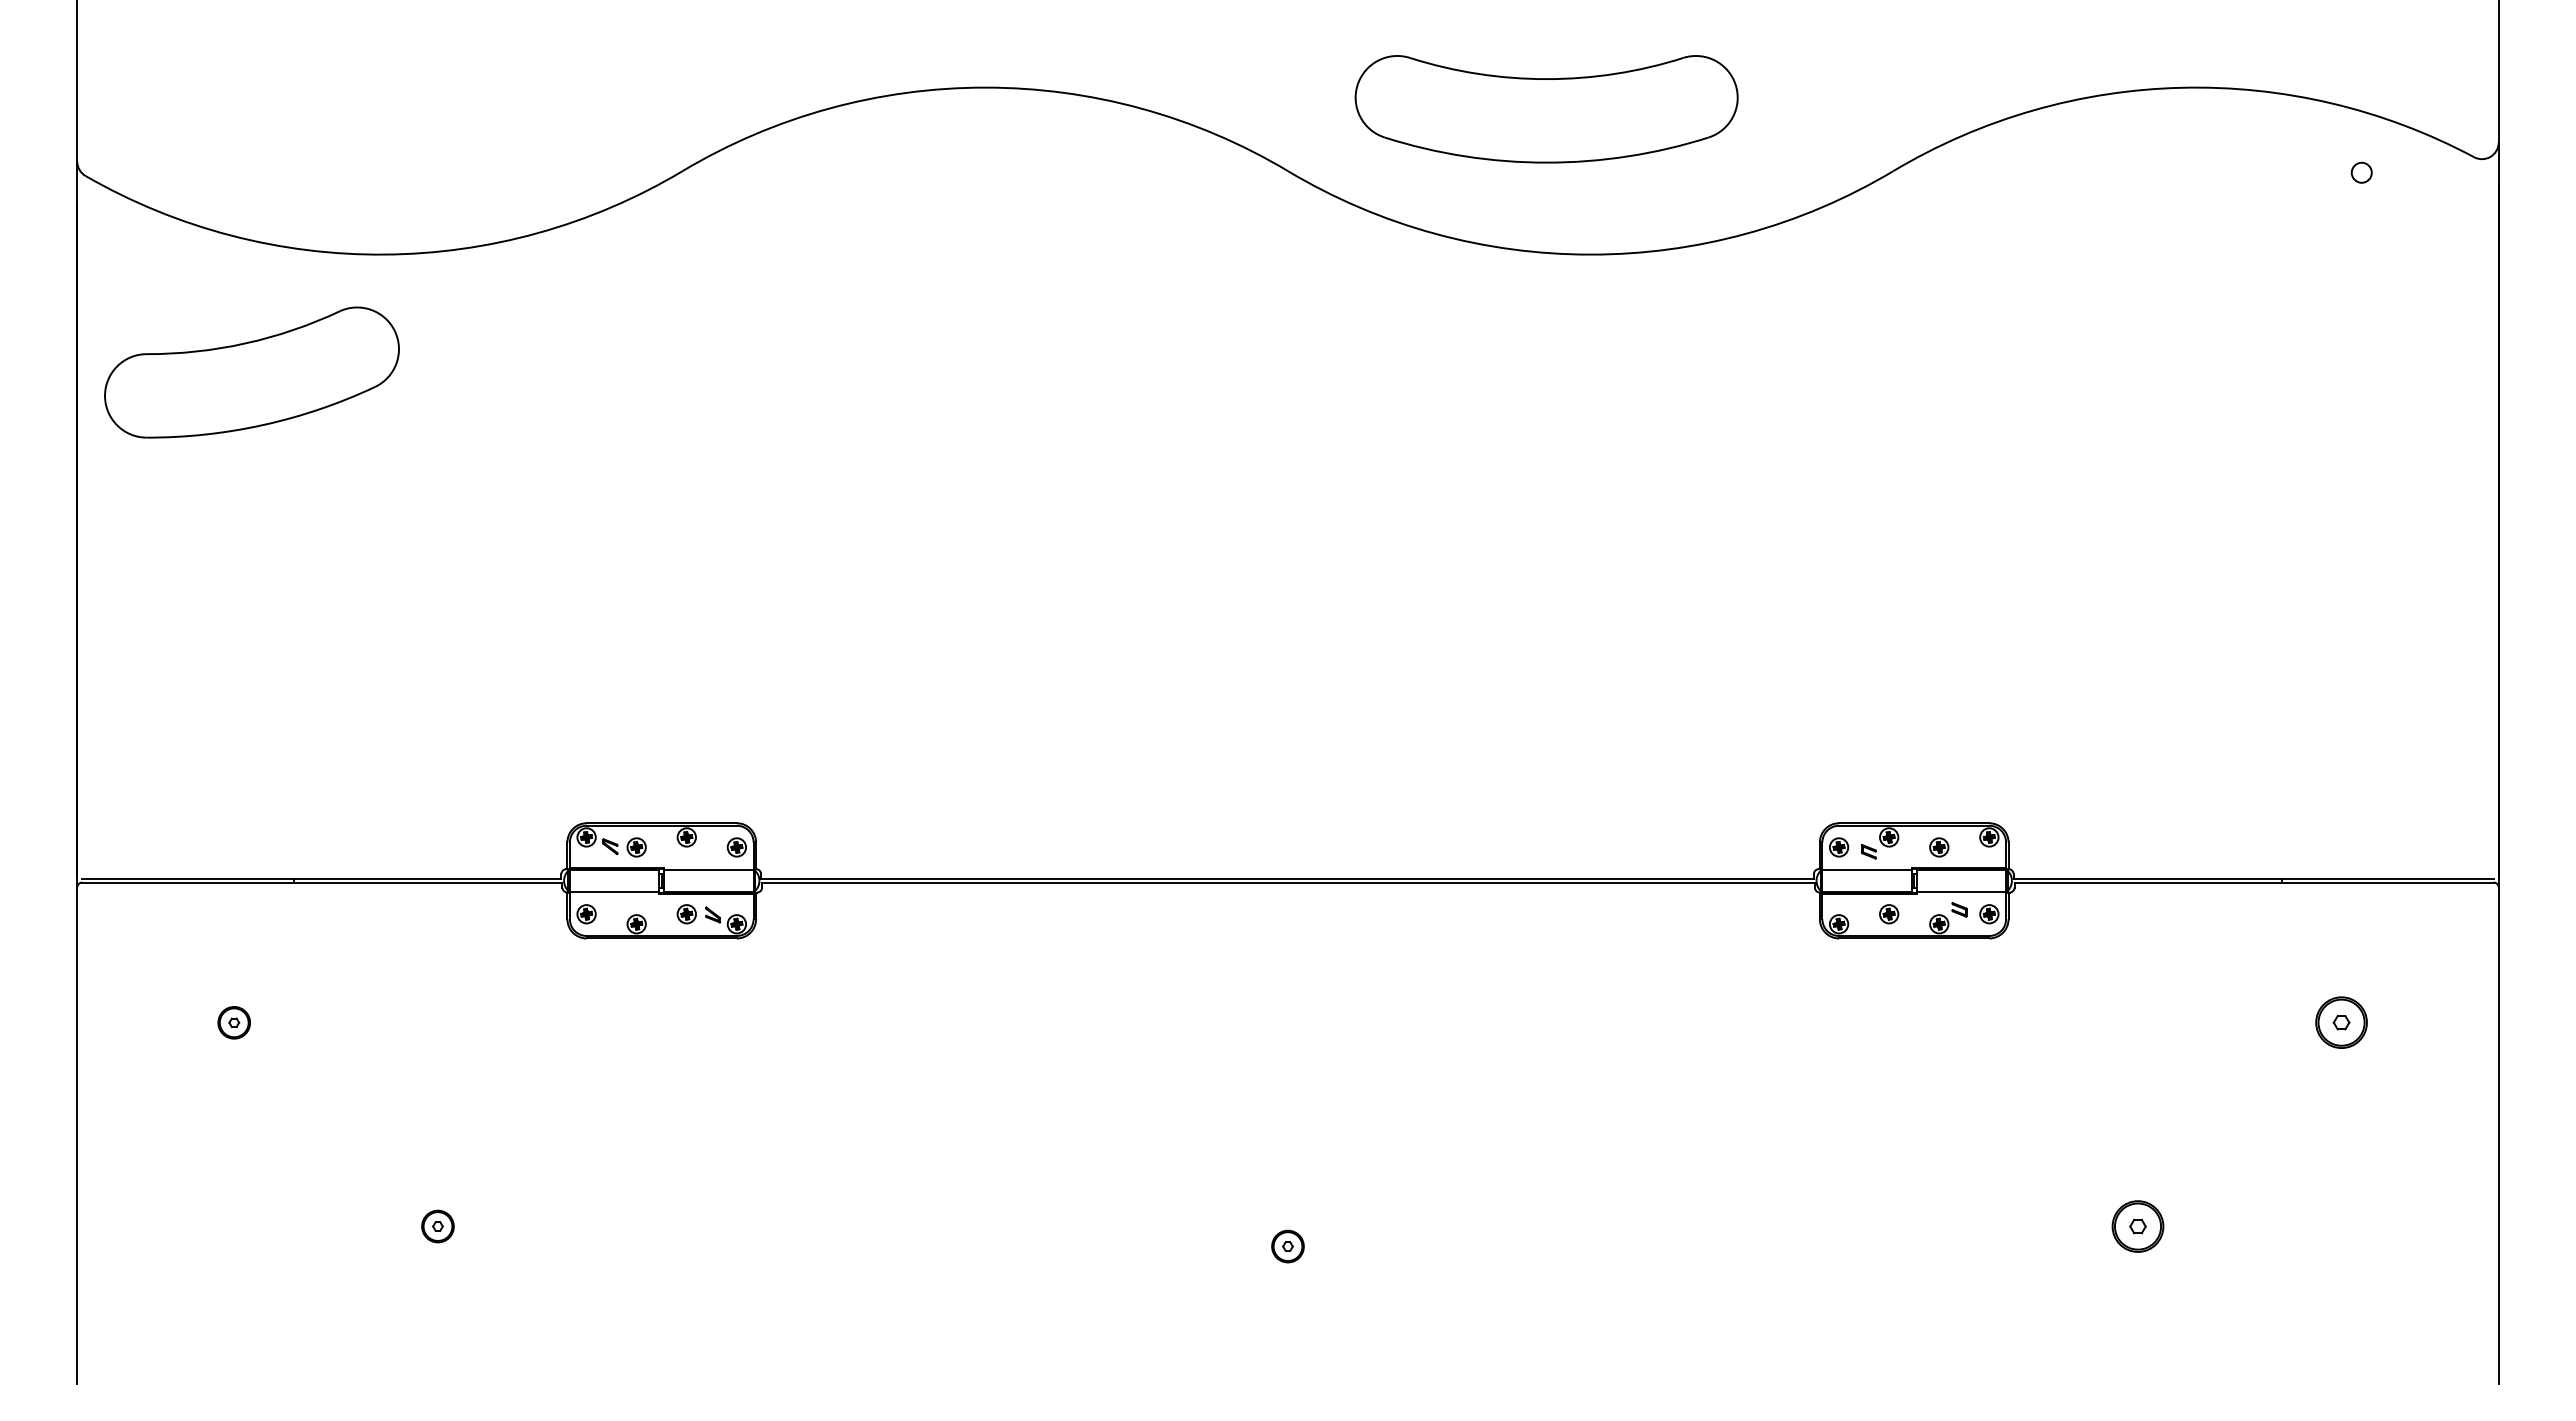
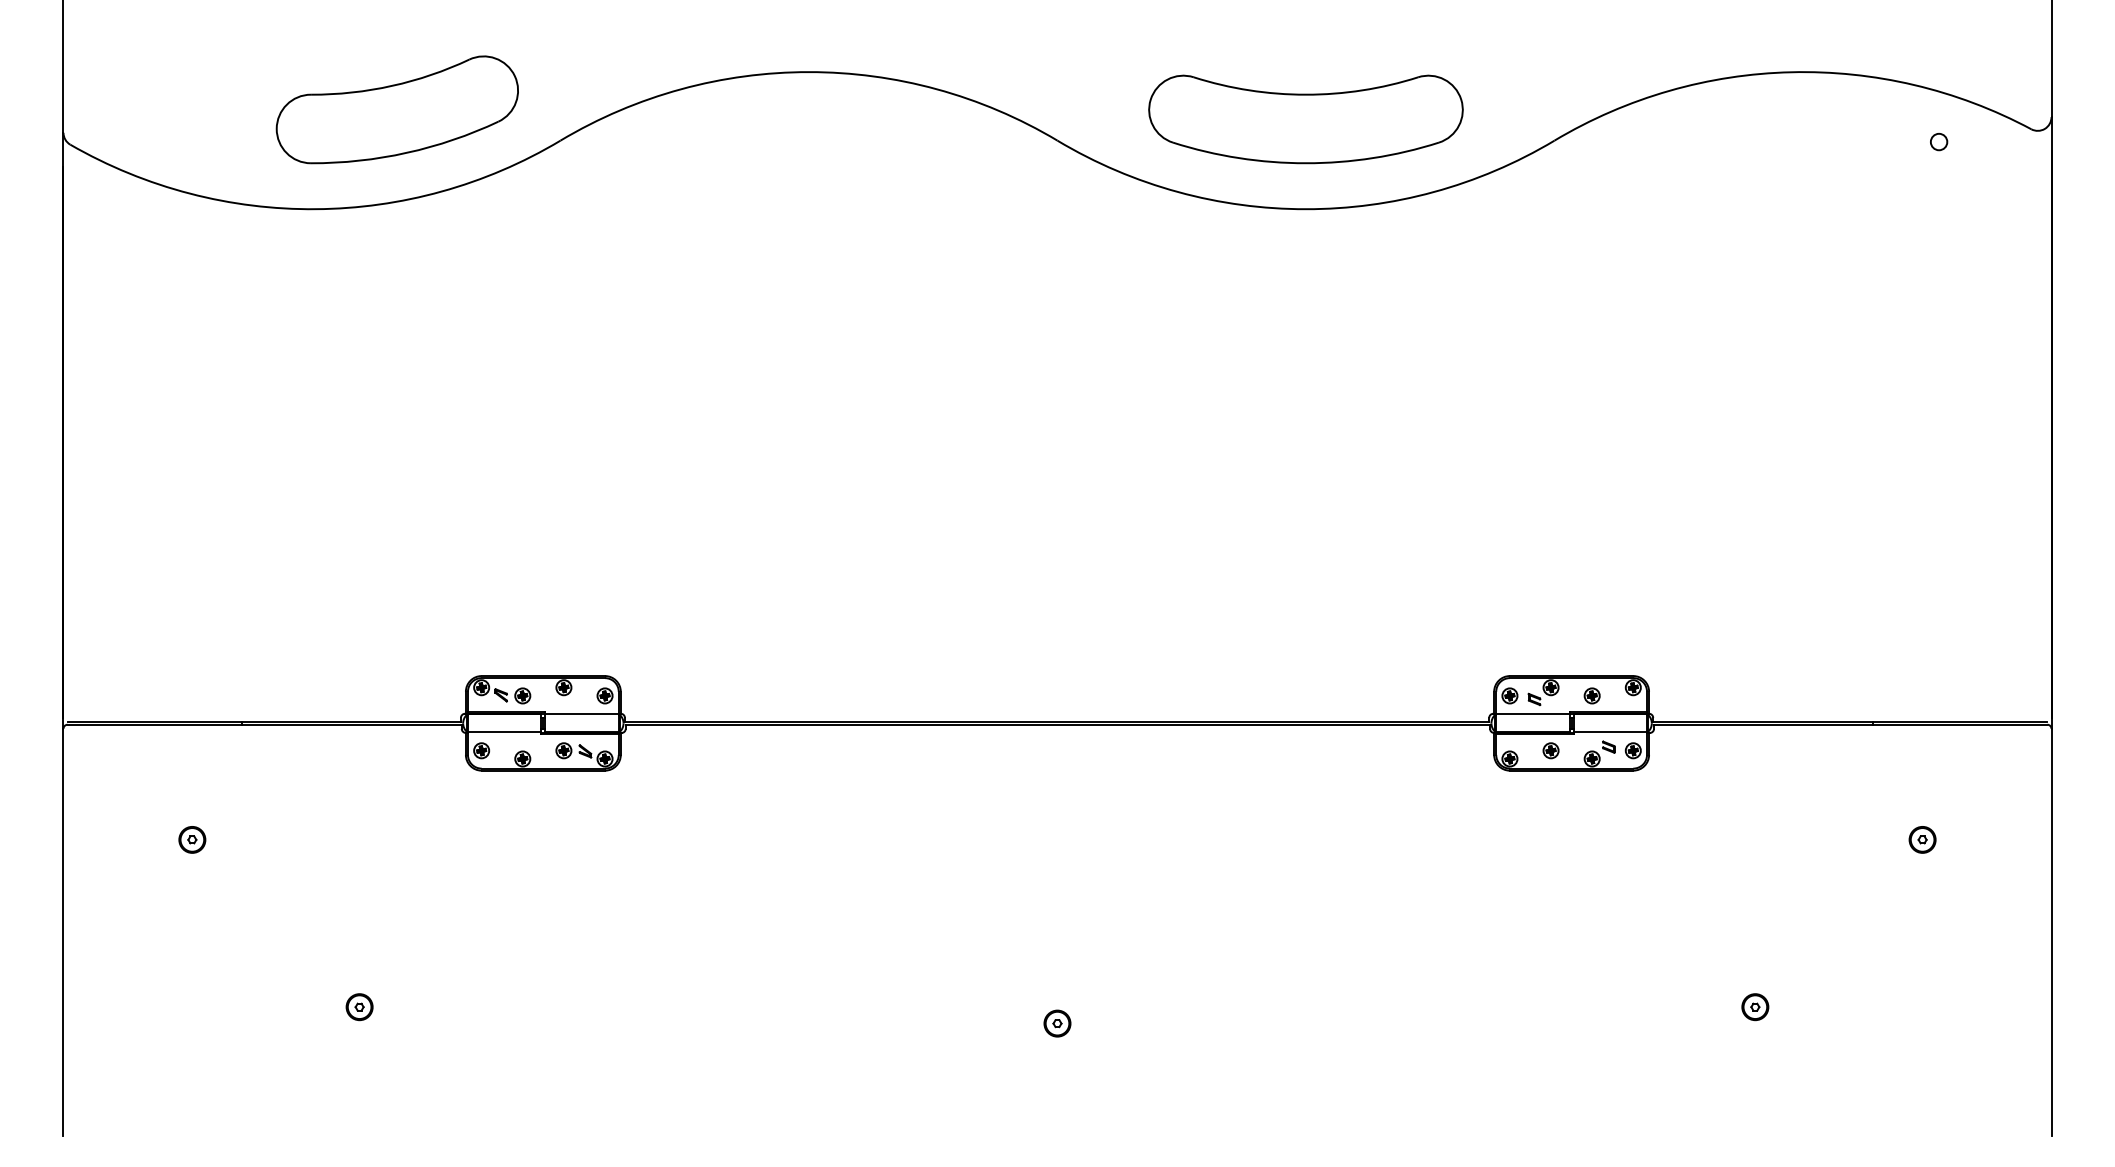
part: (1546, 109) -> (1305, 119), moved
part: (251, 372) -> (397, 109), moved
part: (2341, 1022) -> (1922, 839), size x0.62
part: (2137, 1226) -> (1754, 1007), size x0.62

